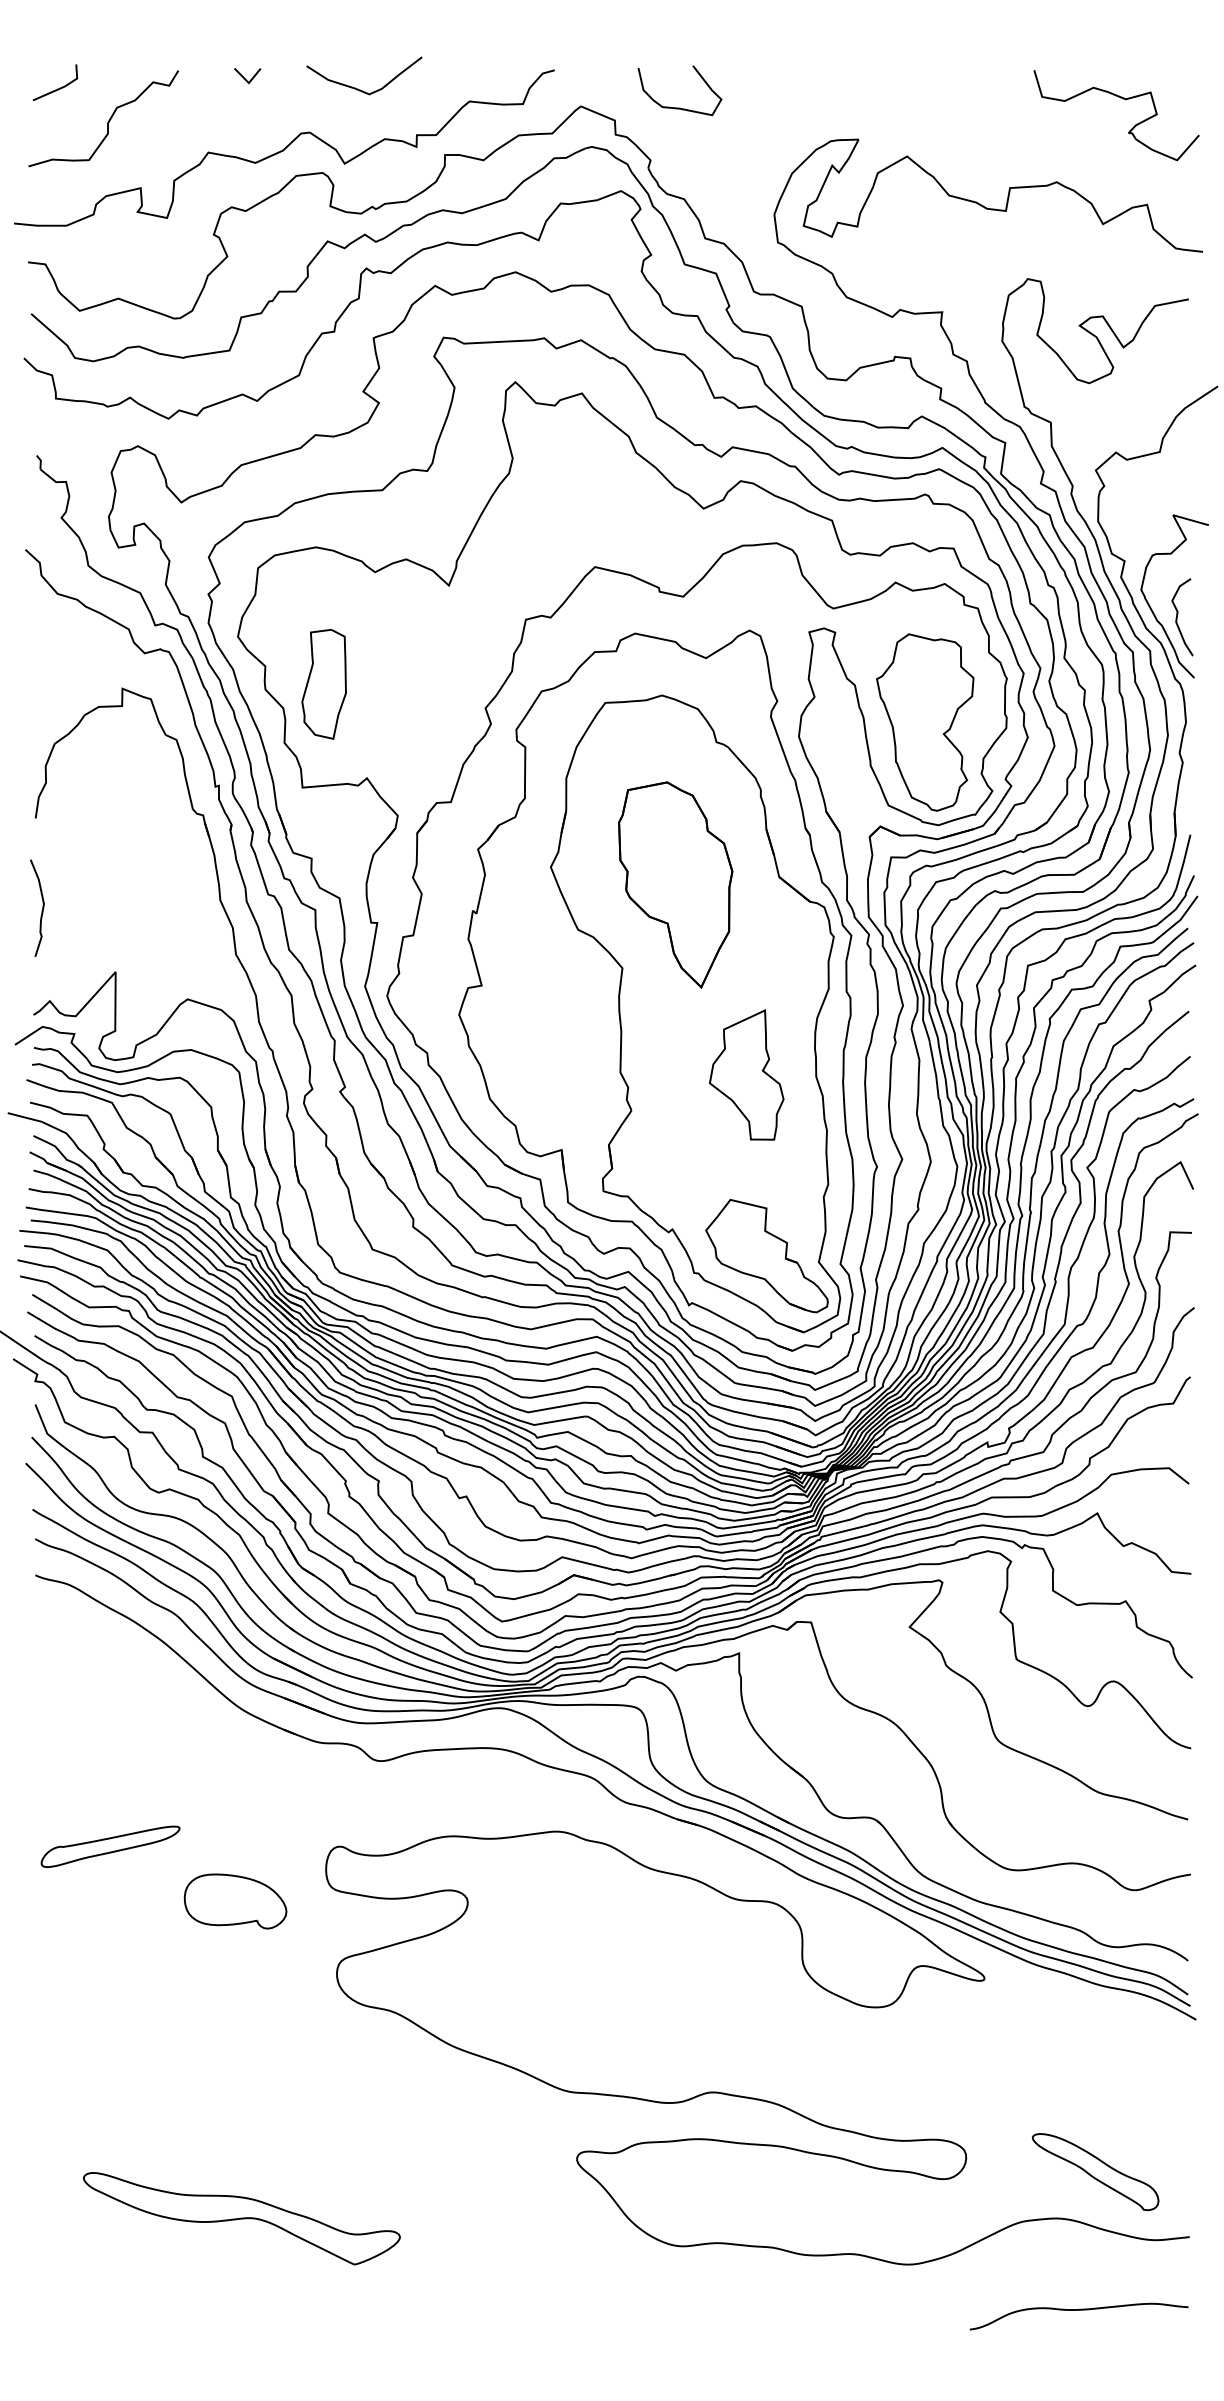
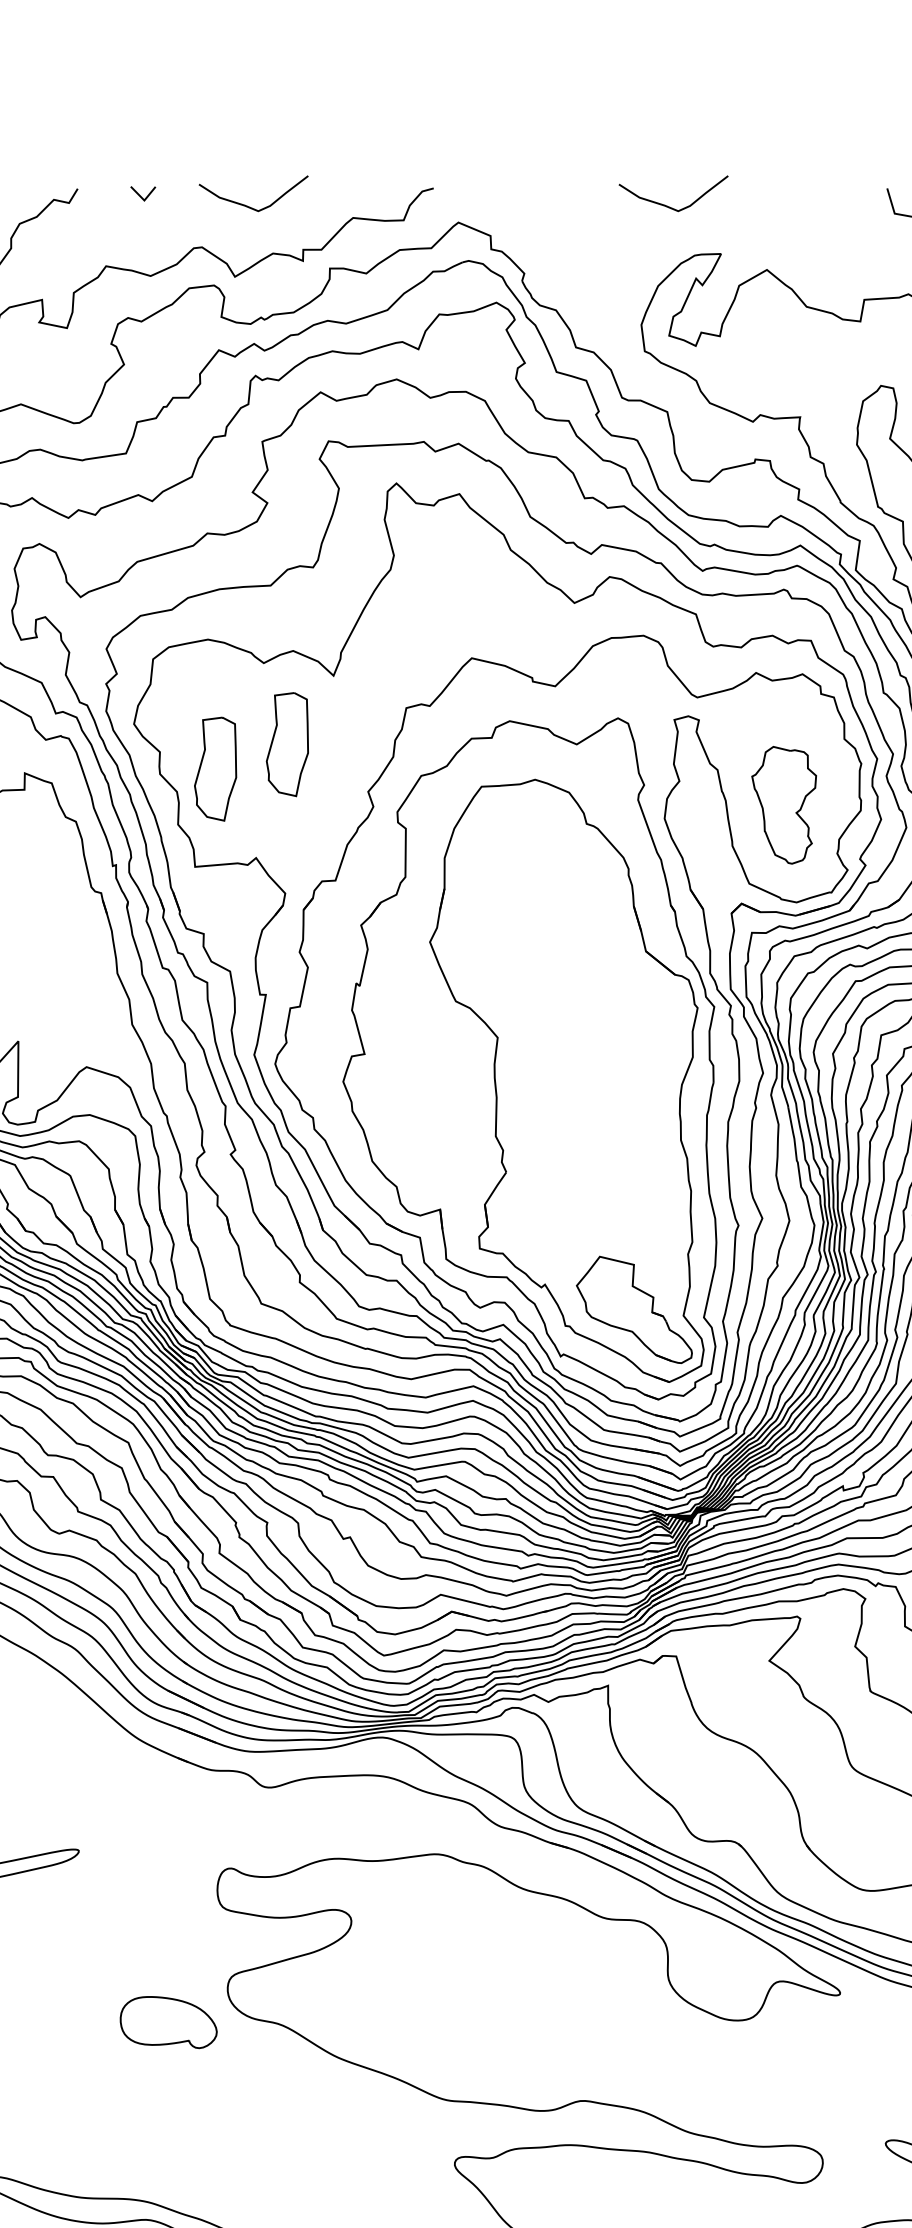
curve: (802, 88) -> (668, 205), added
curve: (679, 107) -> (551, 223), removed
part: (399, 658) -> (286, 744), added
part: (925, 722) -> (784, 805), size x0.7
part: (675, 884) -> (547, 958), removed
part: (746, 1074) -> (615, 1138), removed
part: (235, 1901) -> (168, 2022), moved

